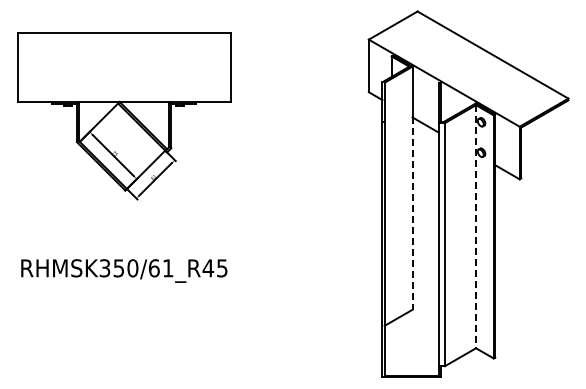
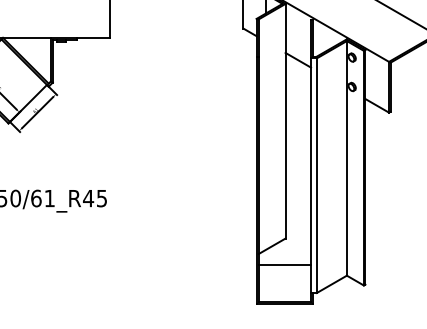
line: (412, 214) -> (285, 146), dashed -> solid
line: (476, 226) -> (347, 158), dashed -> solid
line: (411, 337) -> (284, 265), added

